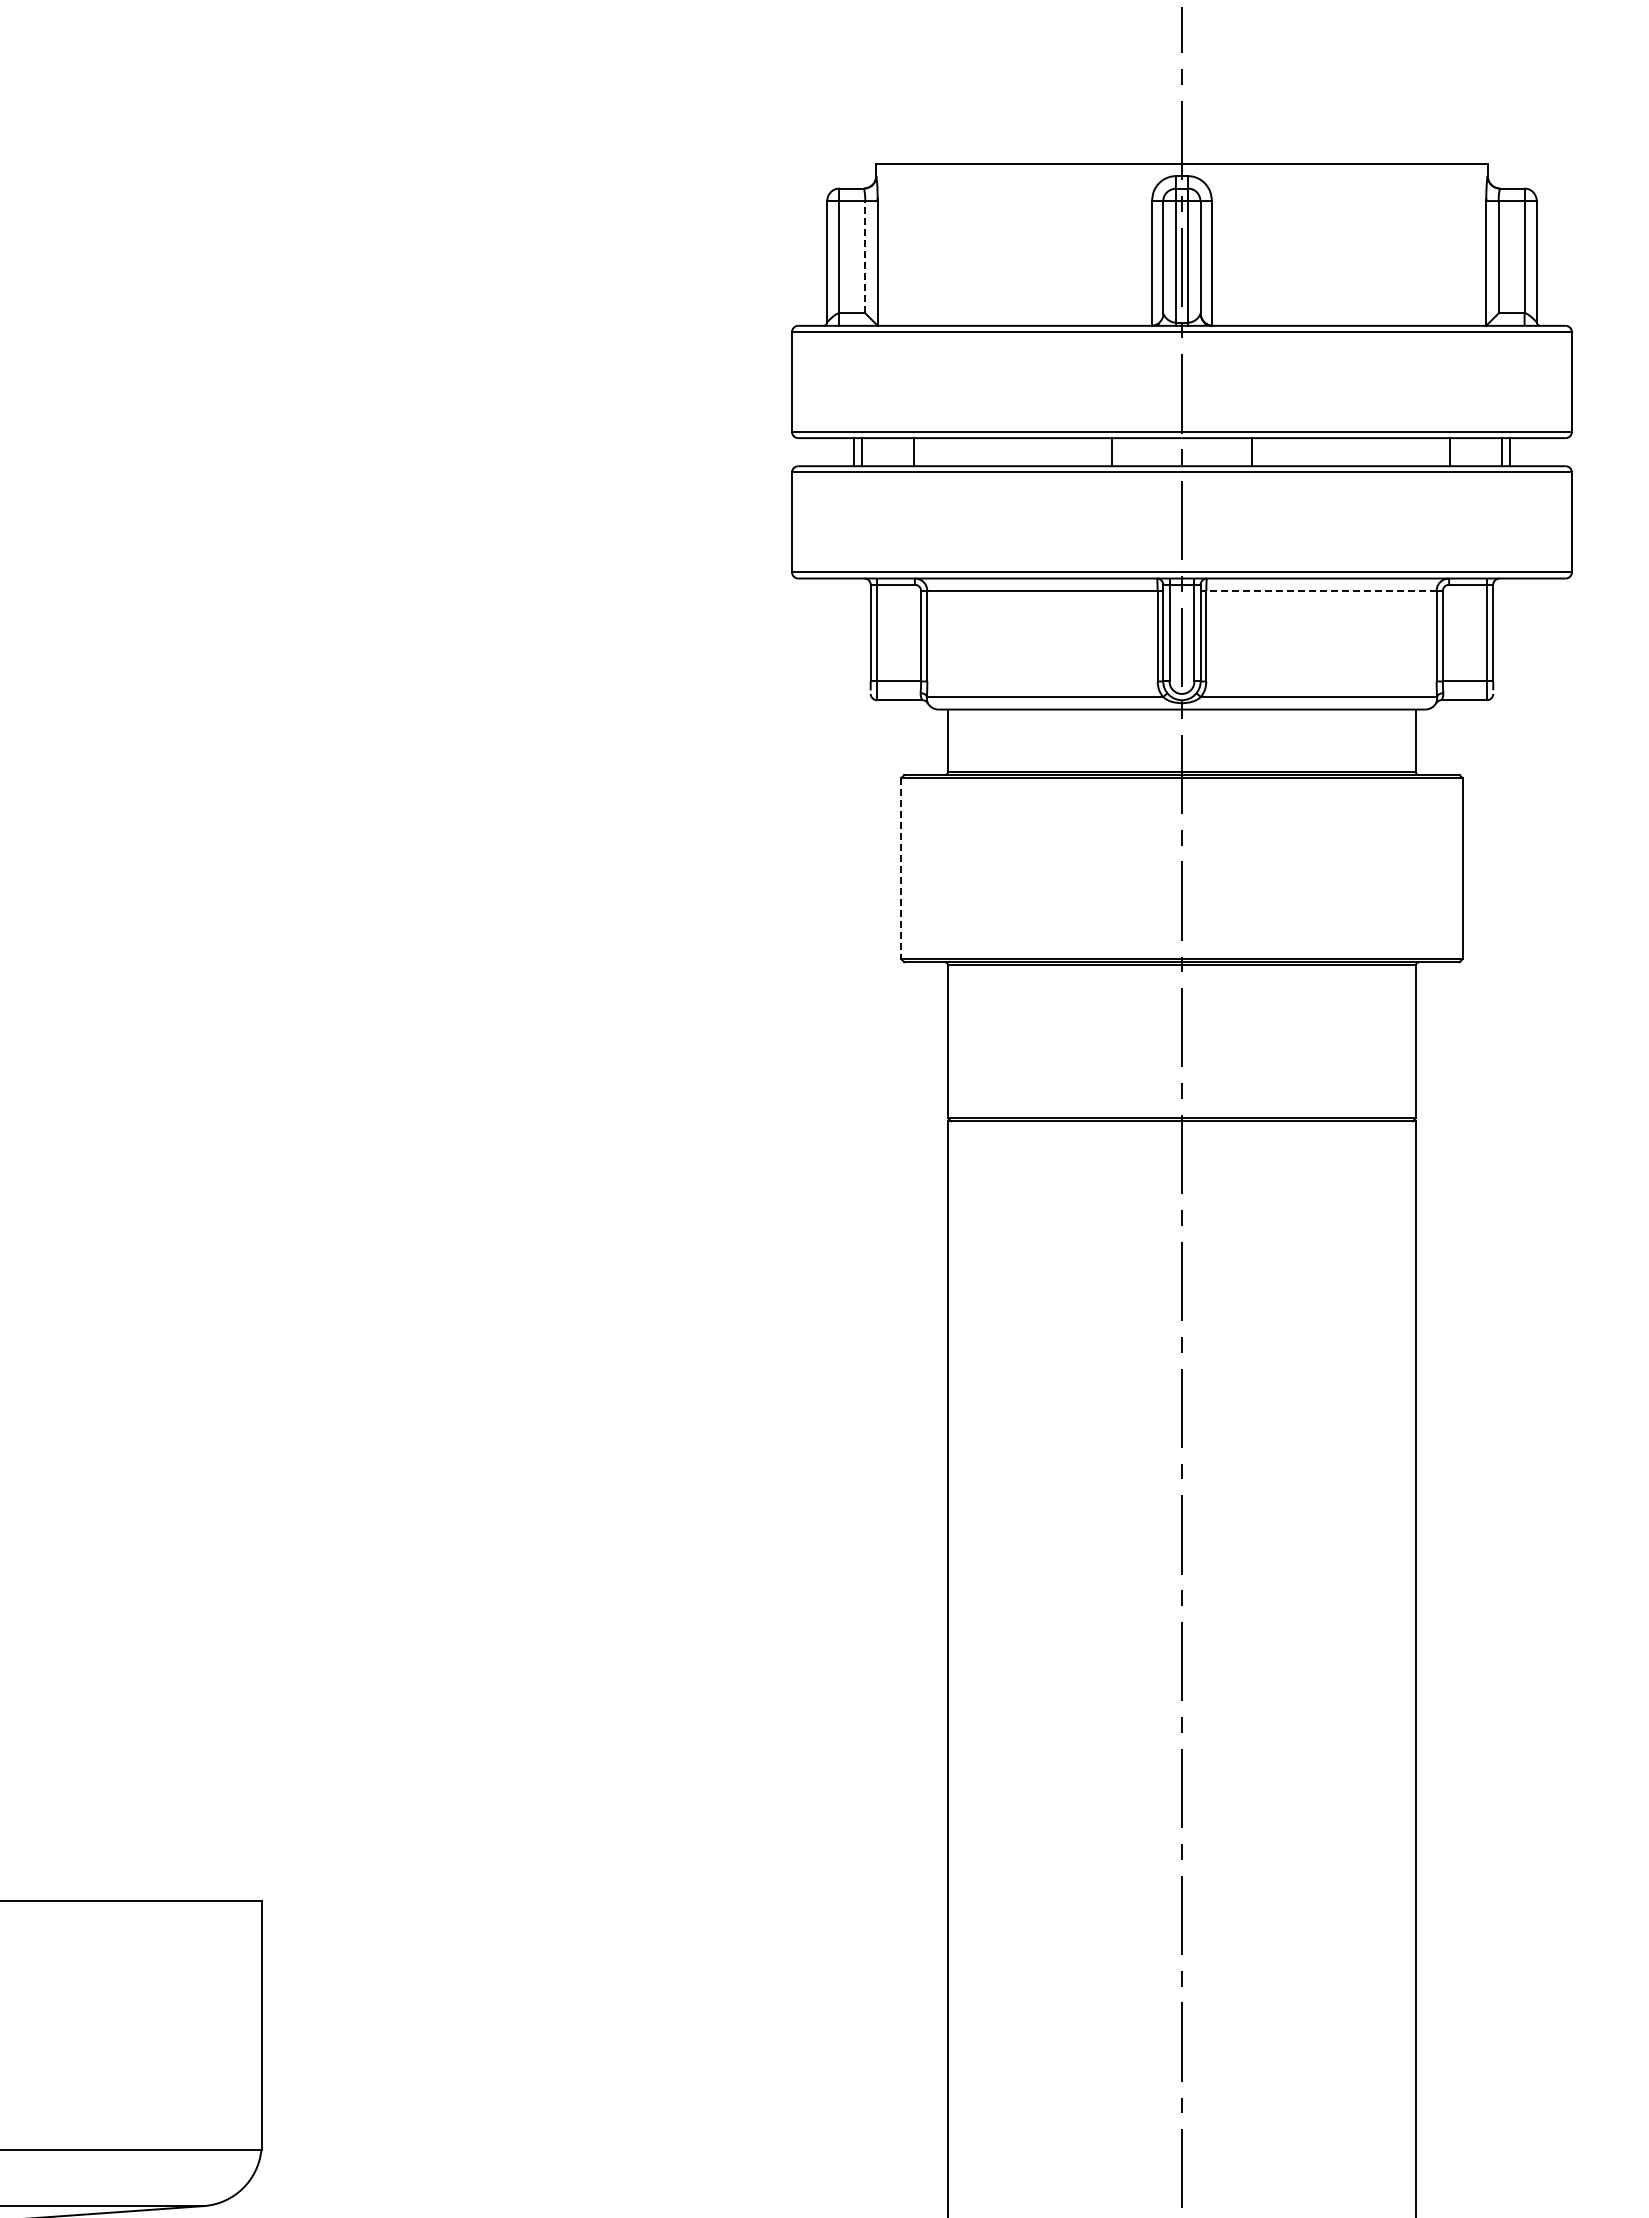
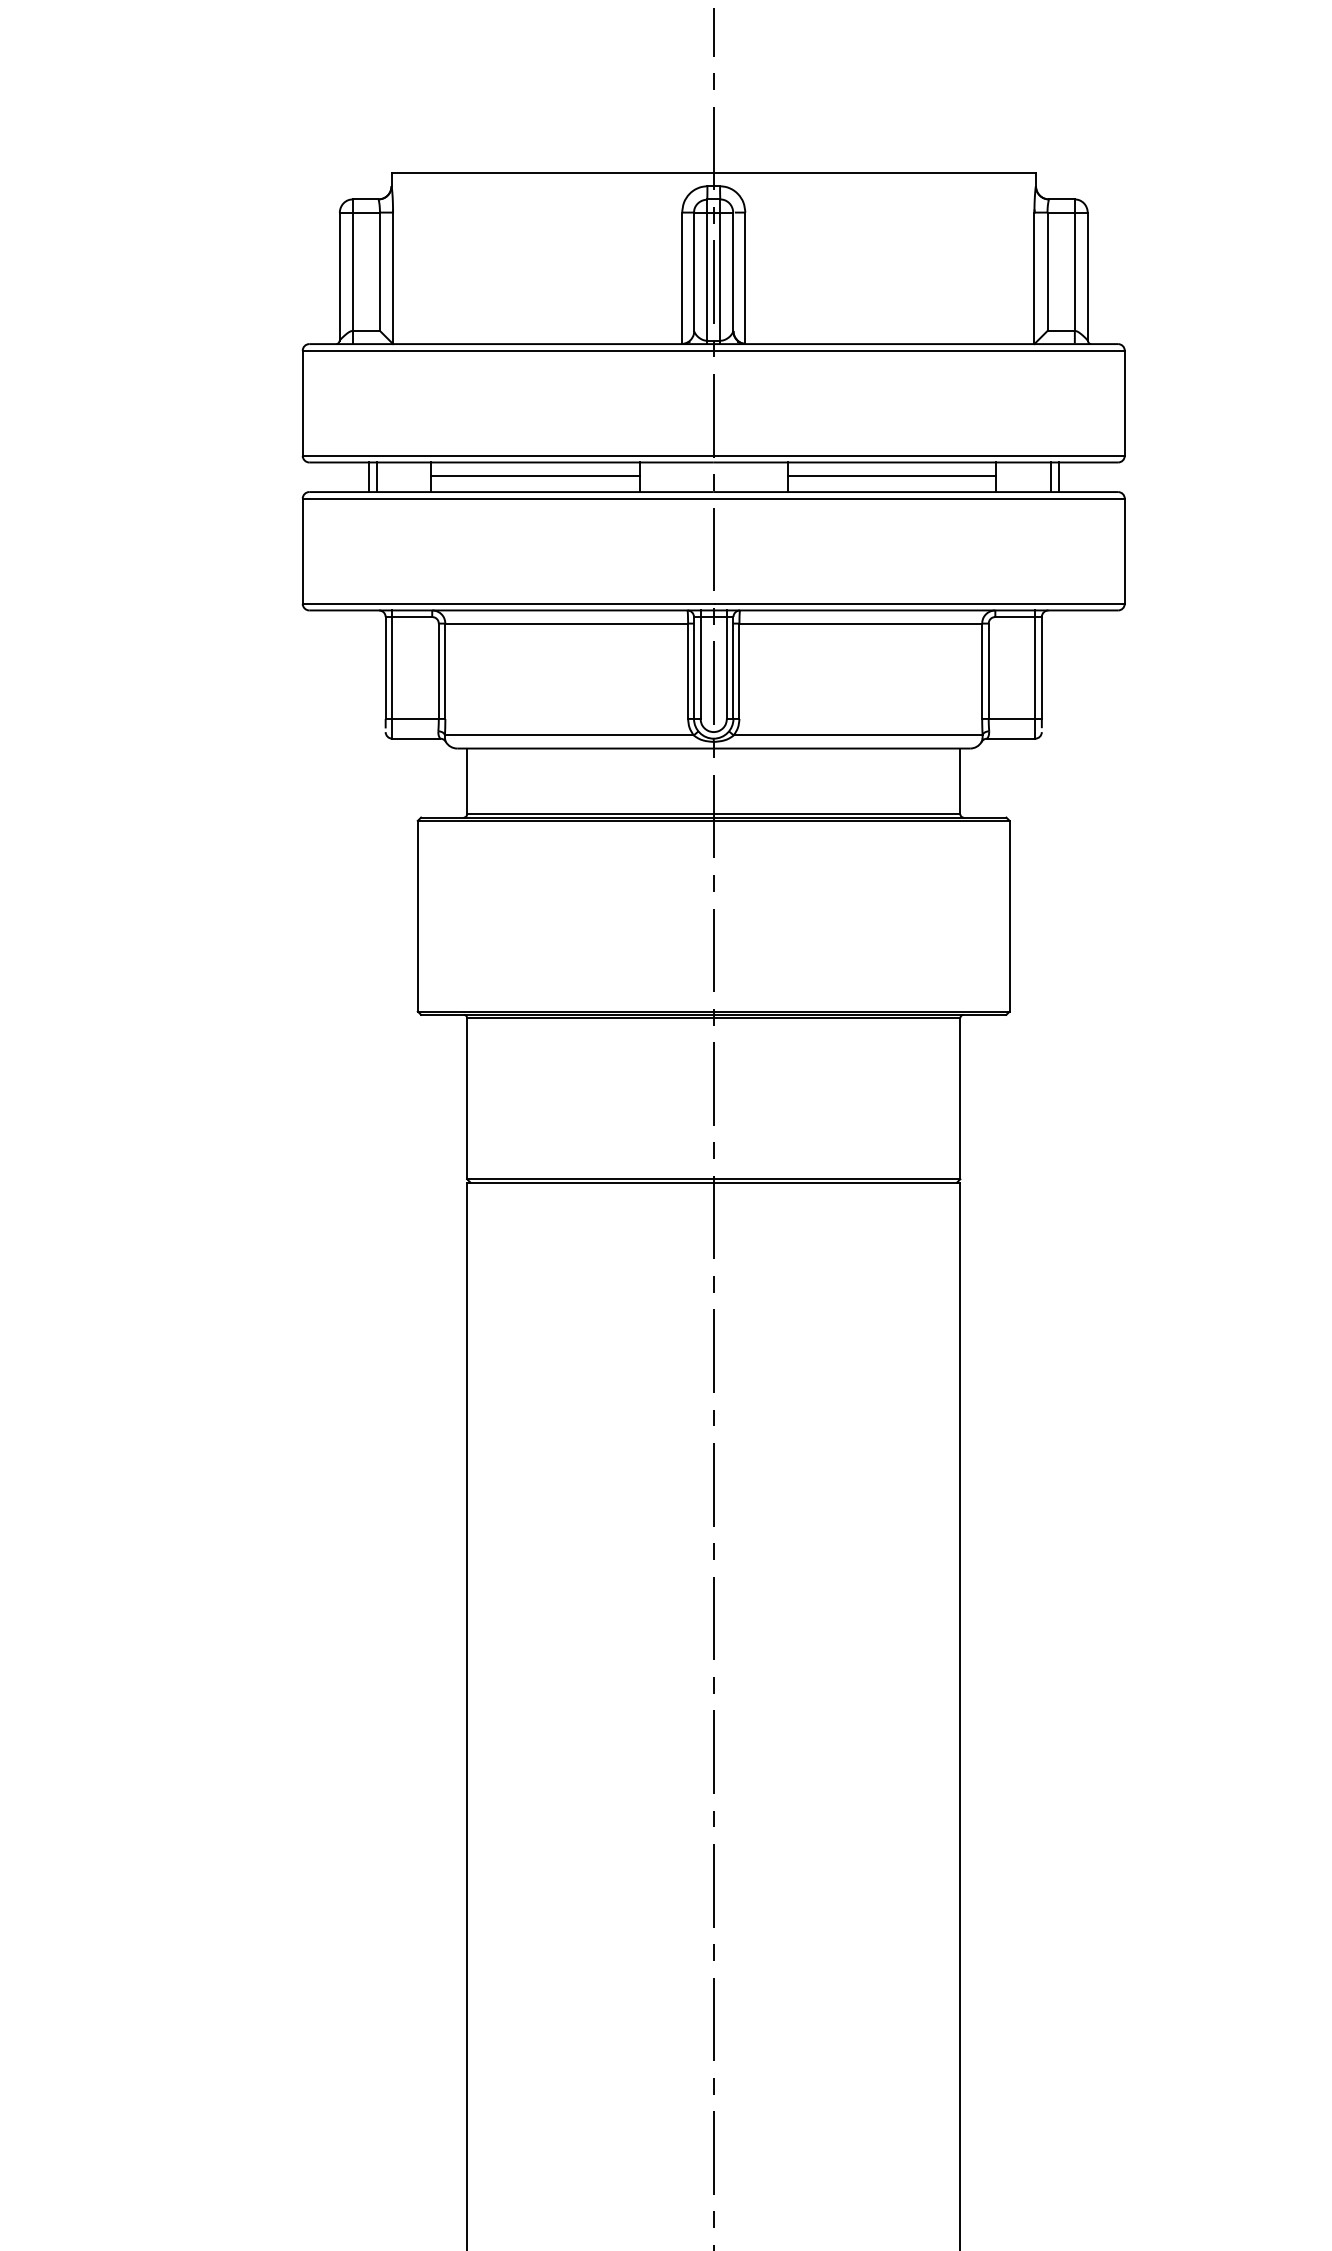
line: (865, 256) -> (380, 271), dashed -> solid
line: (1012, 450) -> (535, 475), added
line: (1351, 450) -> (892, 475), added
line: (1321, 591) -> (860, 624), dashed -> solid
line: (901, 869) -> (418, 917), dashed -> solid

